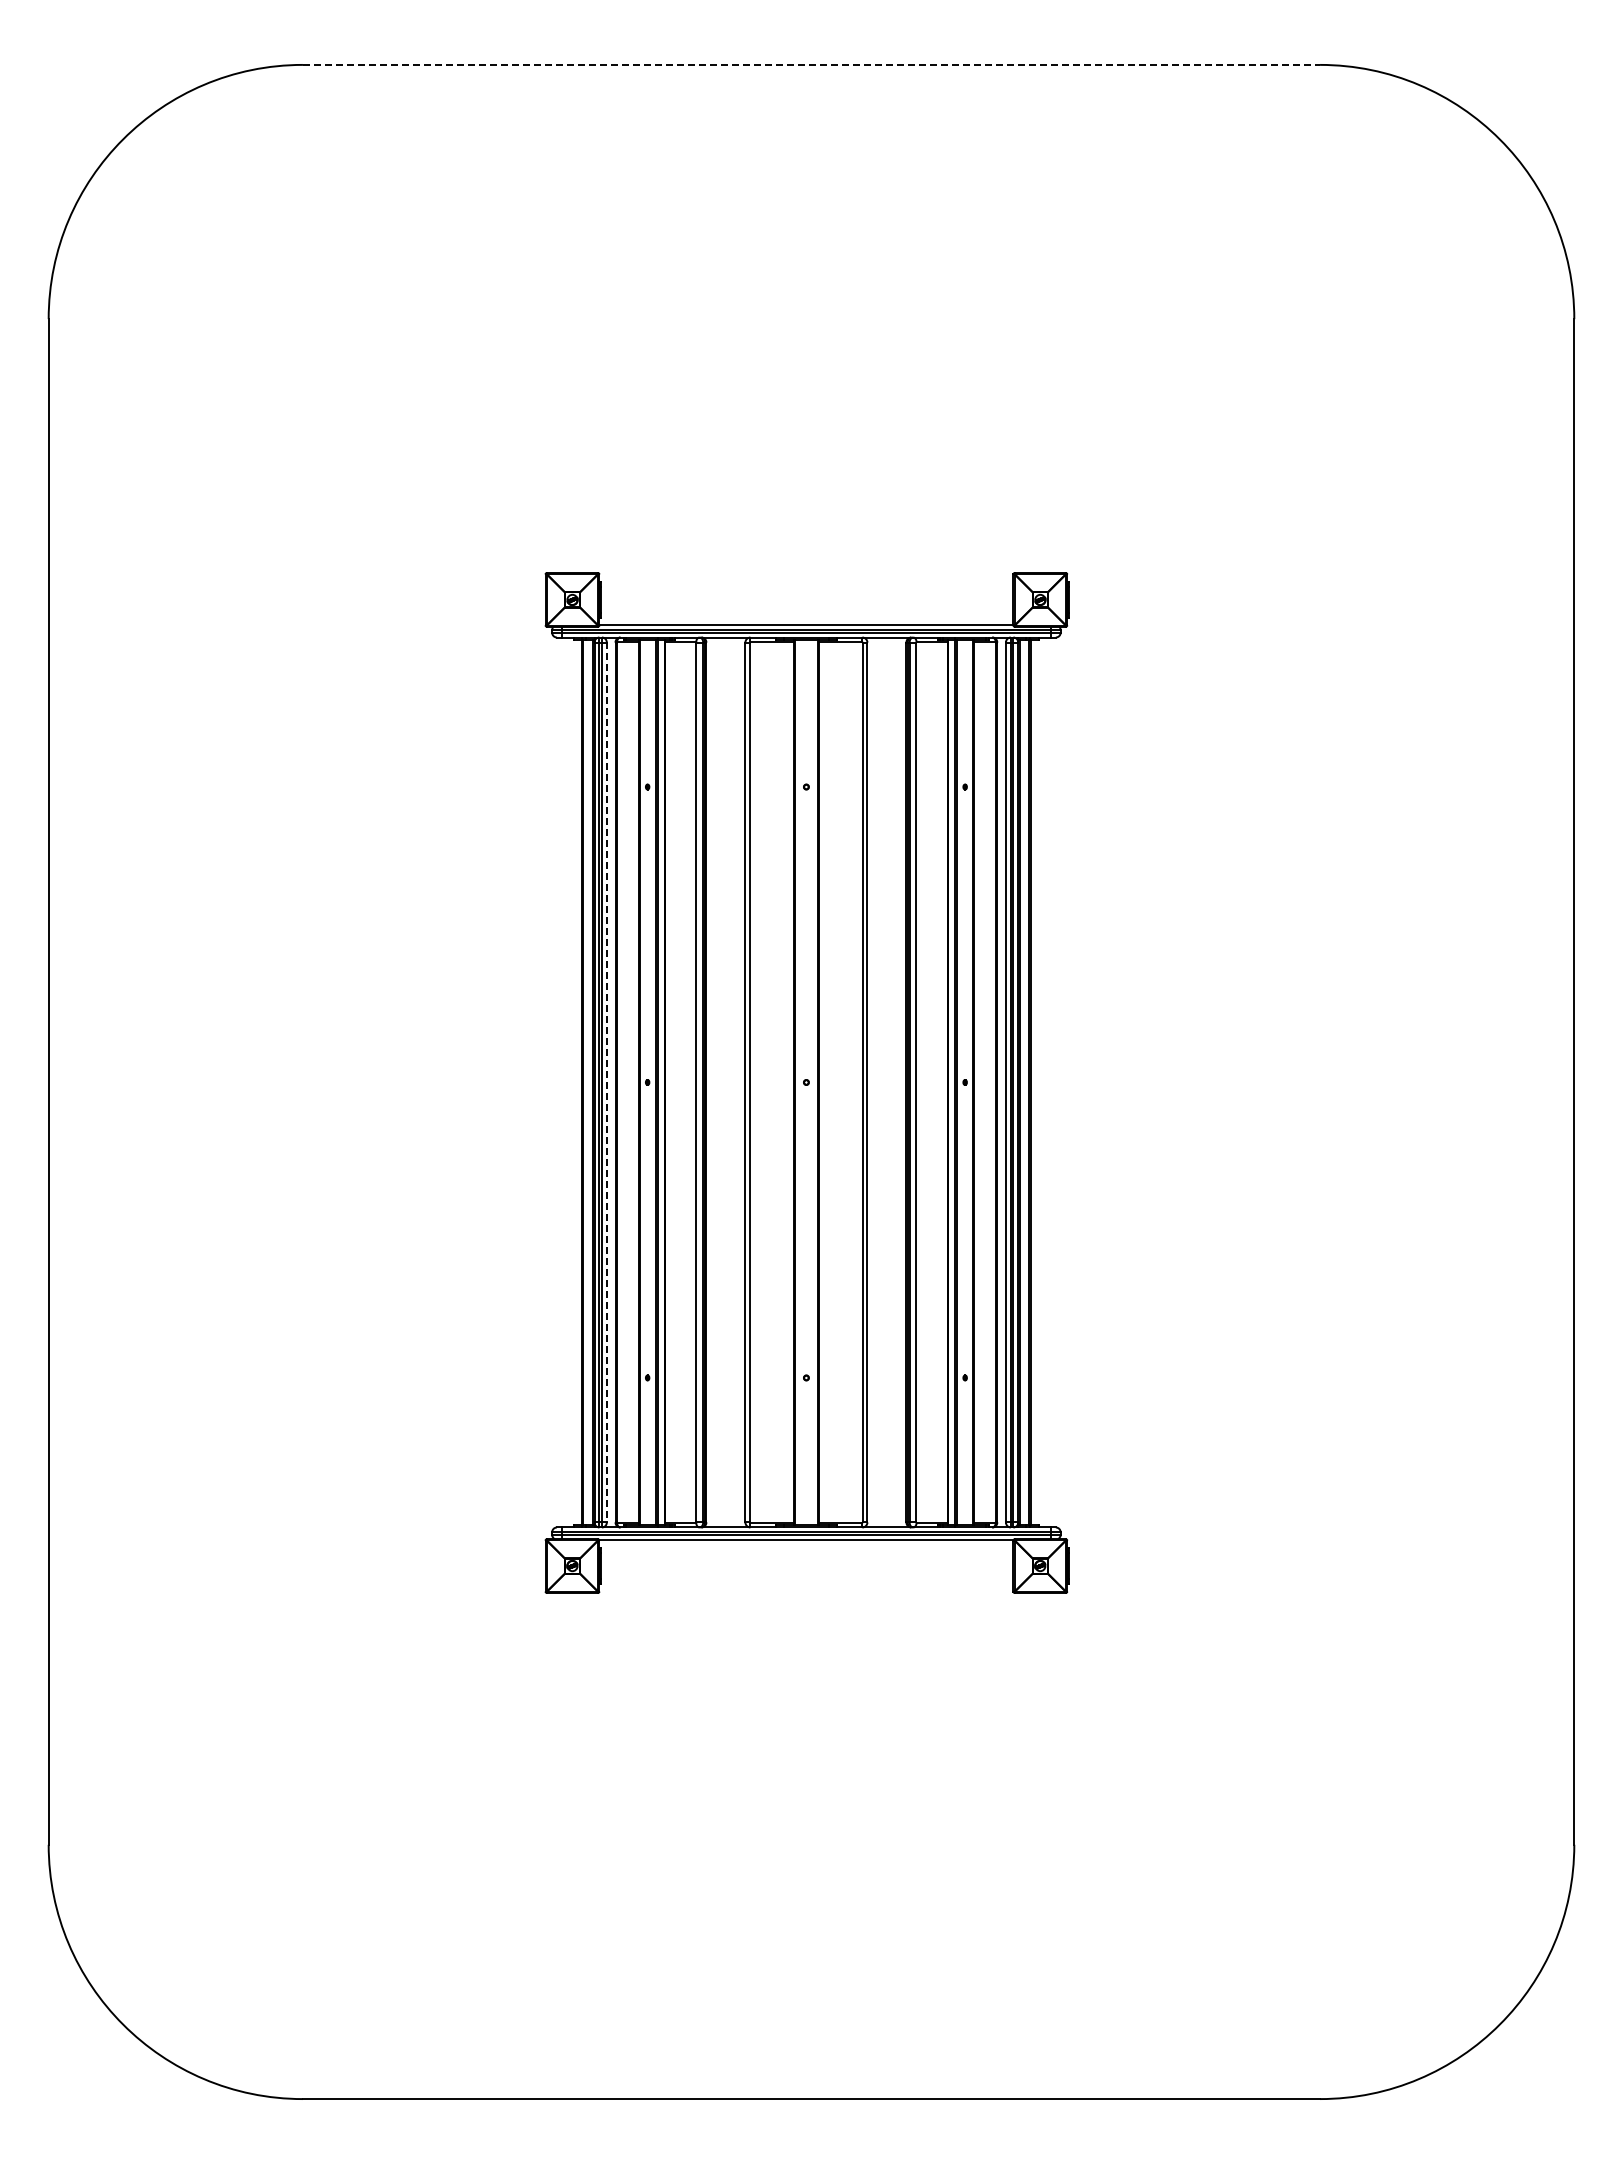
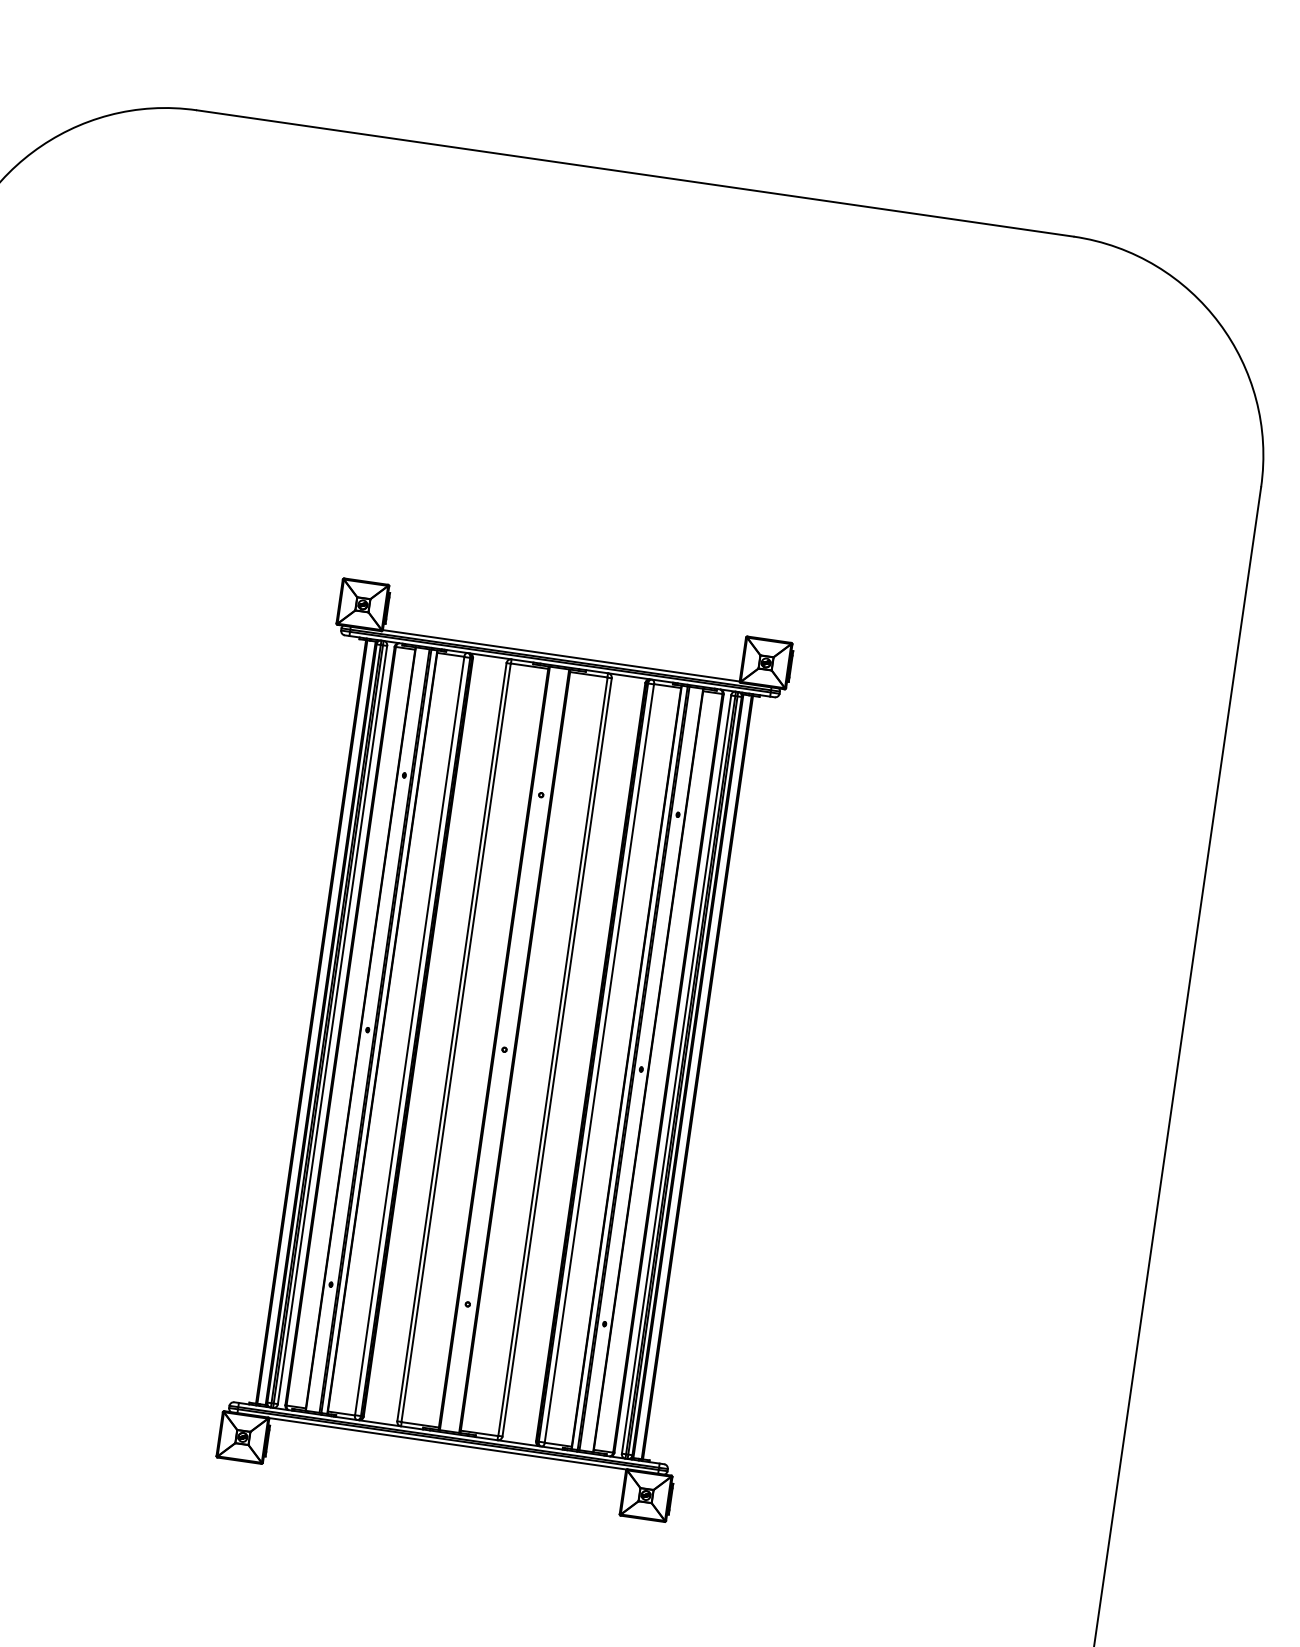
line: (811, 64) -> (635, 173), dashed -> solid
line: (606, 1083) -> (332, 1025), dashed -> solid

